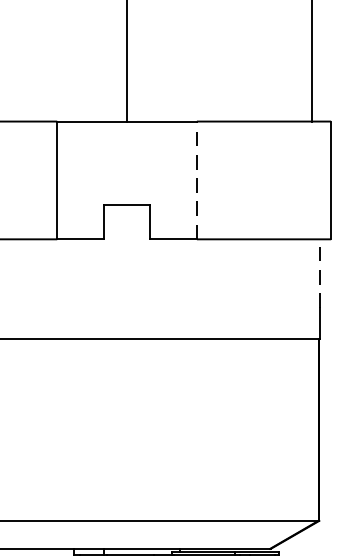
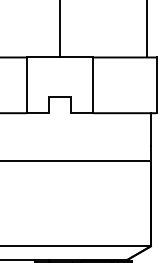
line: (197, 180) -> (93, 85), dashed -> solid
line: (320, 271) -> (151, 128), dashed -> solid

